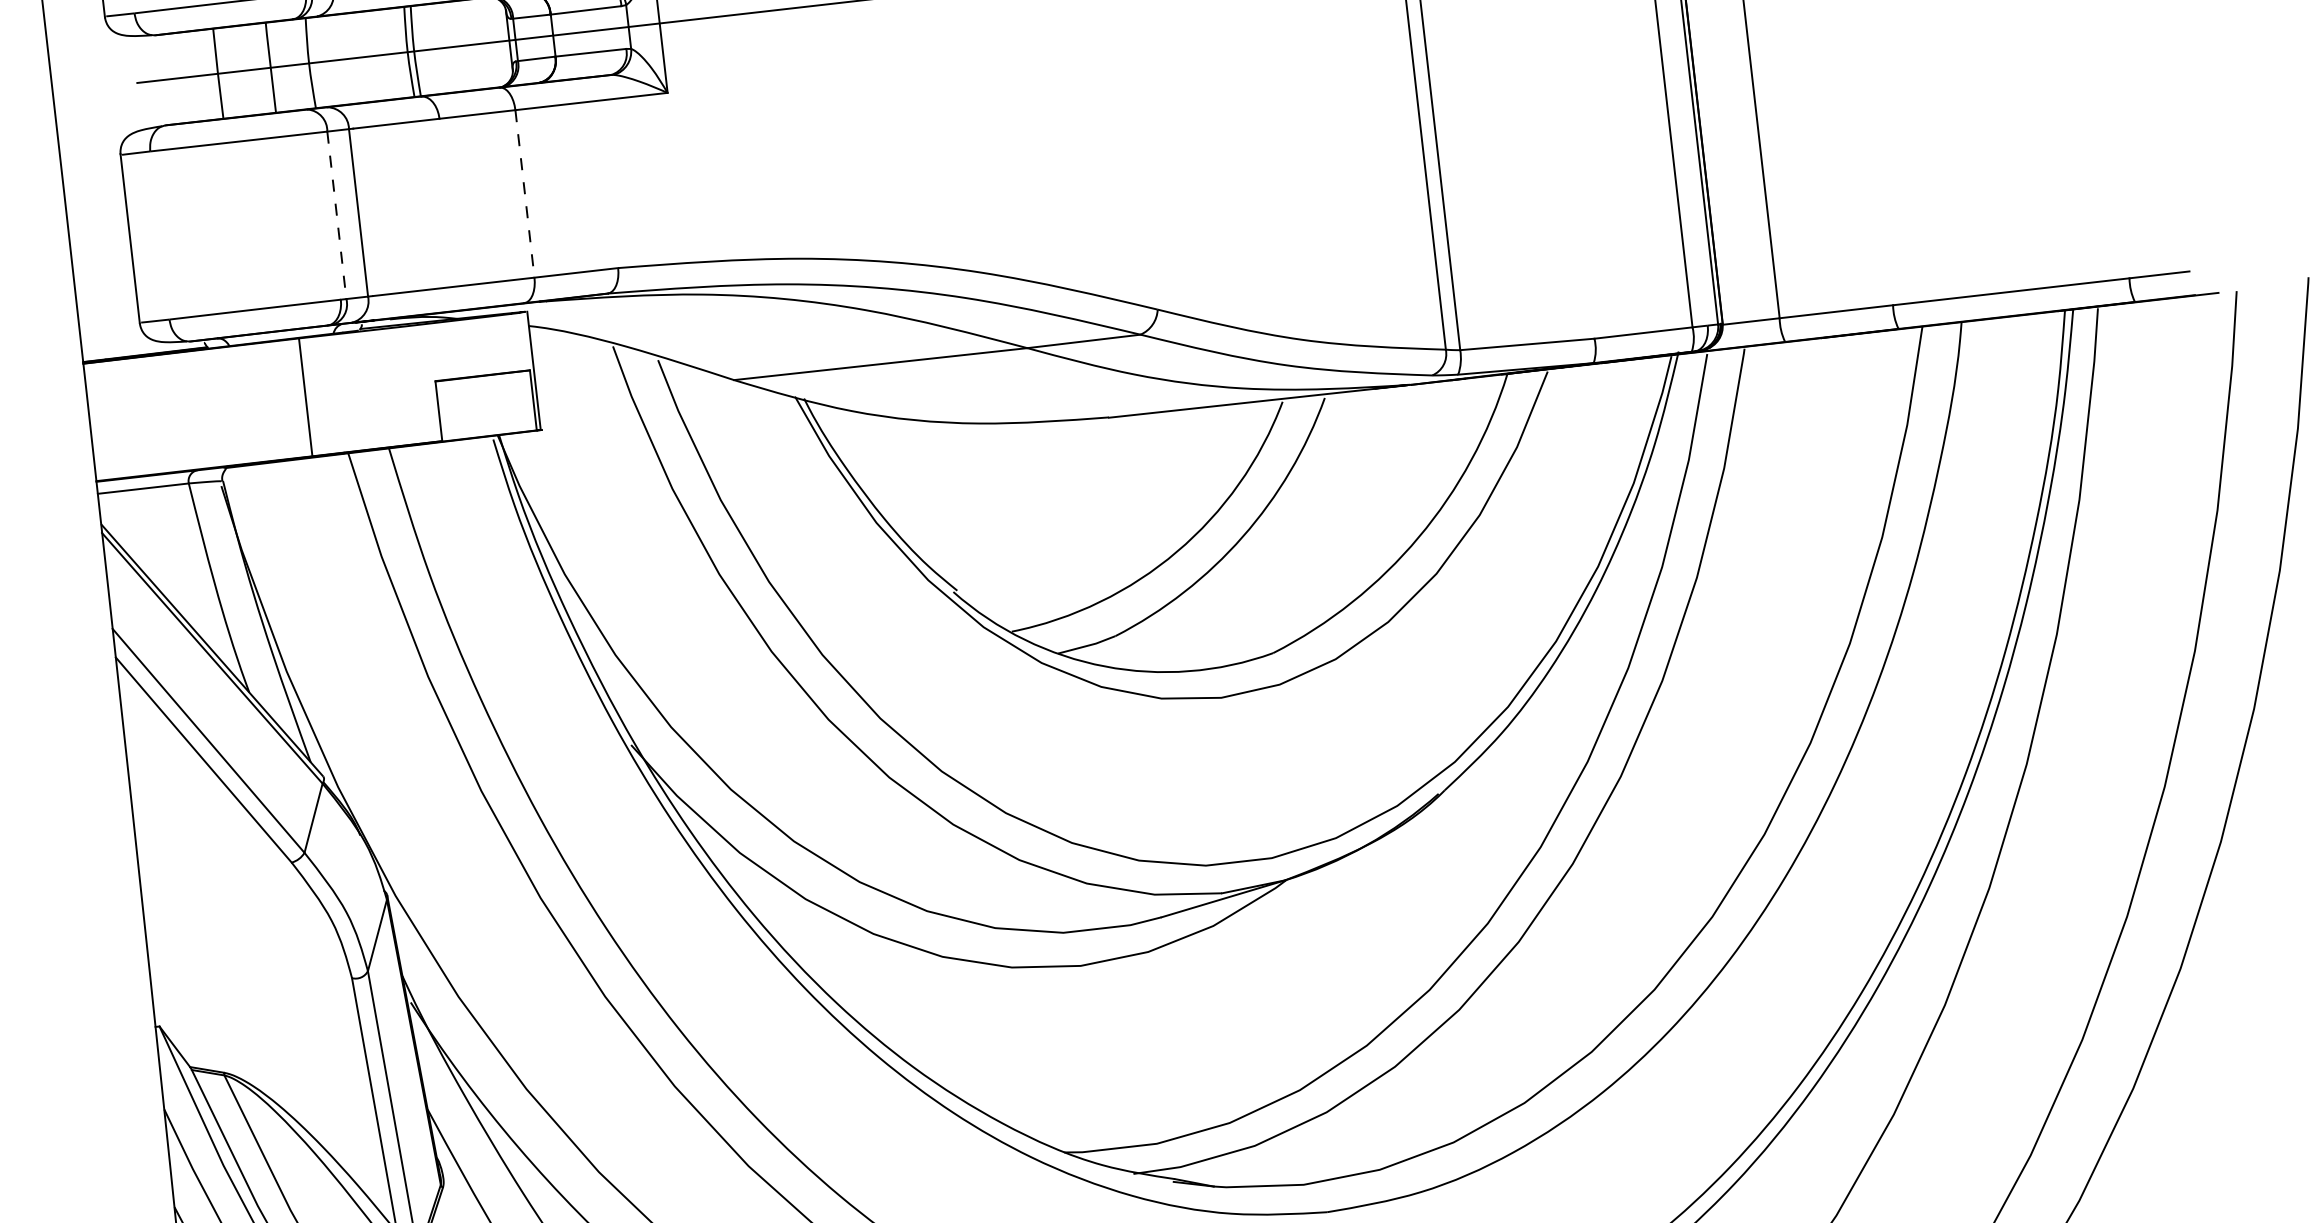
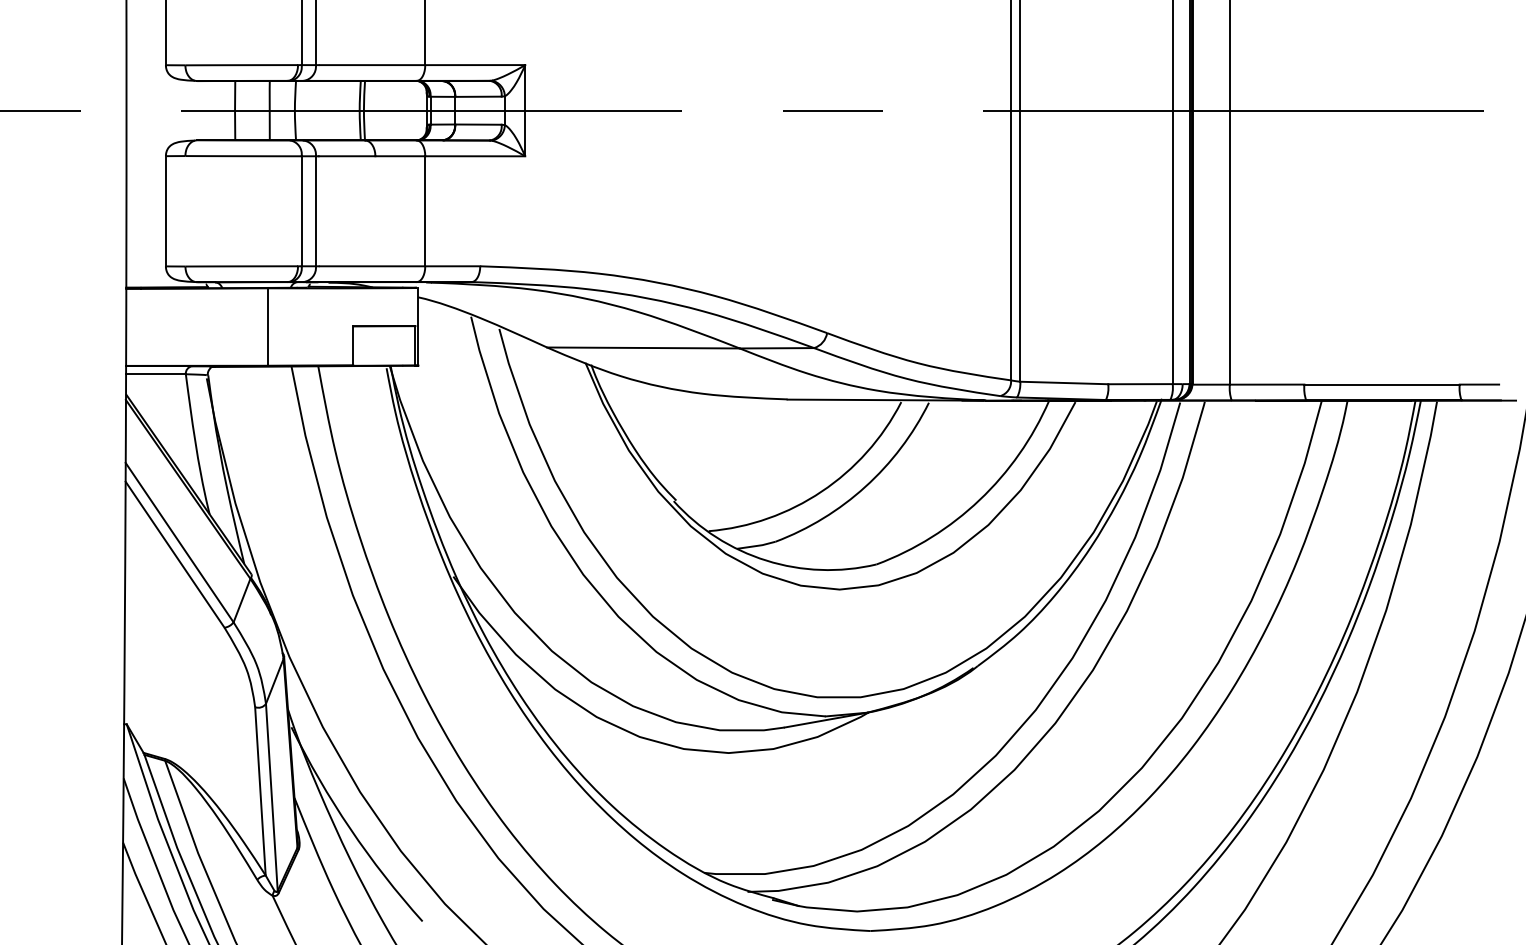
line: (525, 194) -> (425, 211), dashed -> solid
line: (336, 215) -> (301, 211), dashed -> solid

